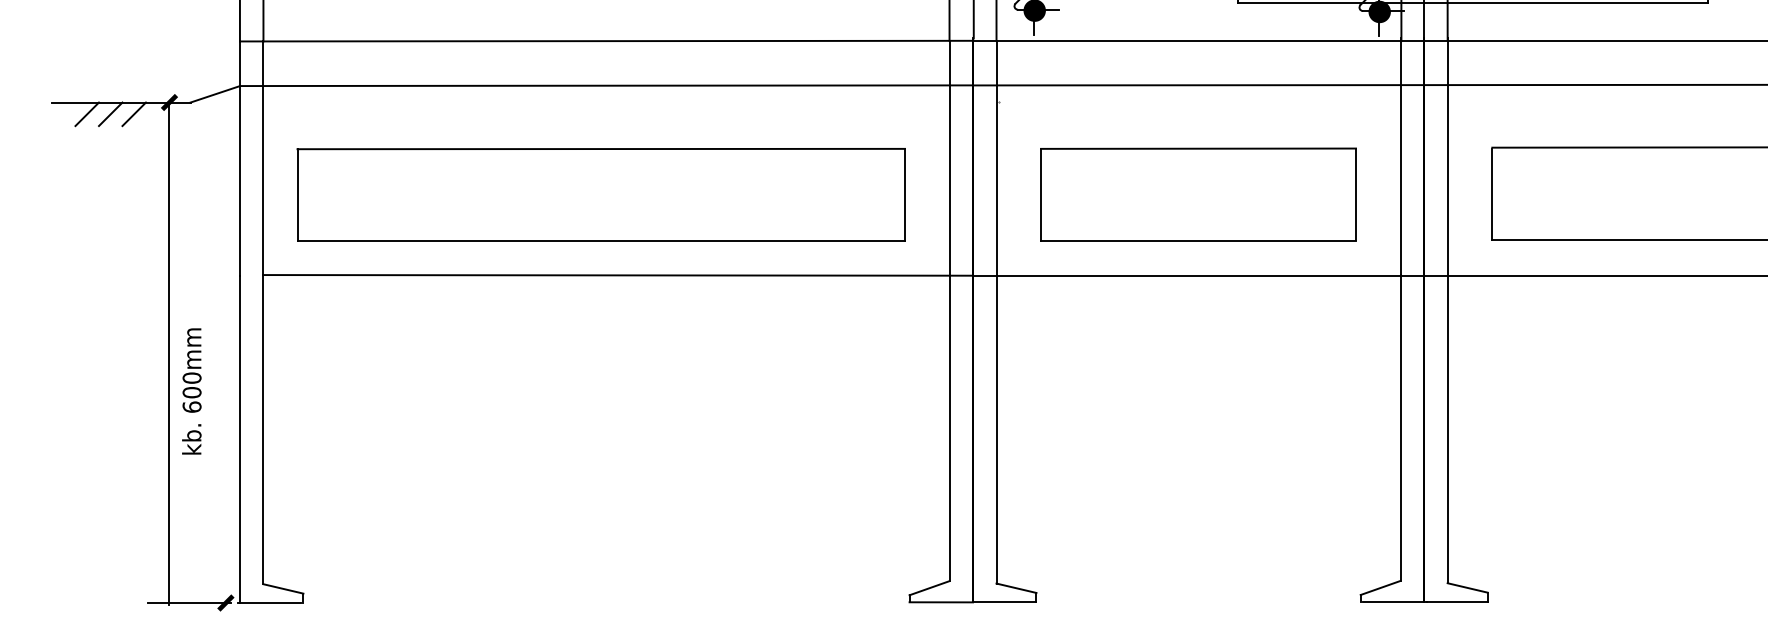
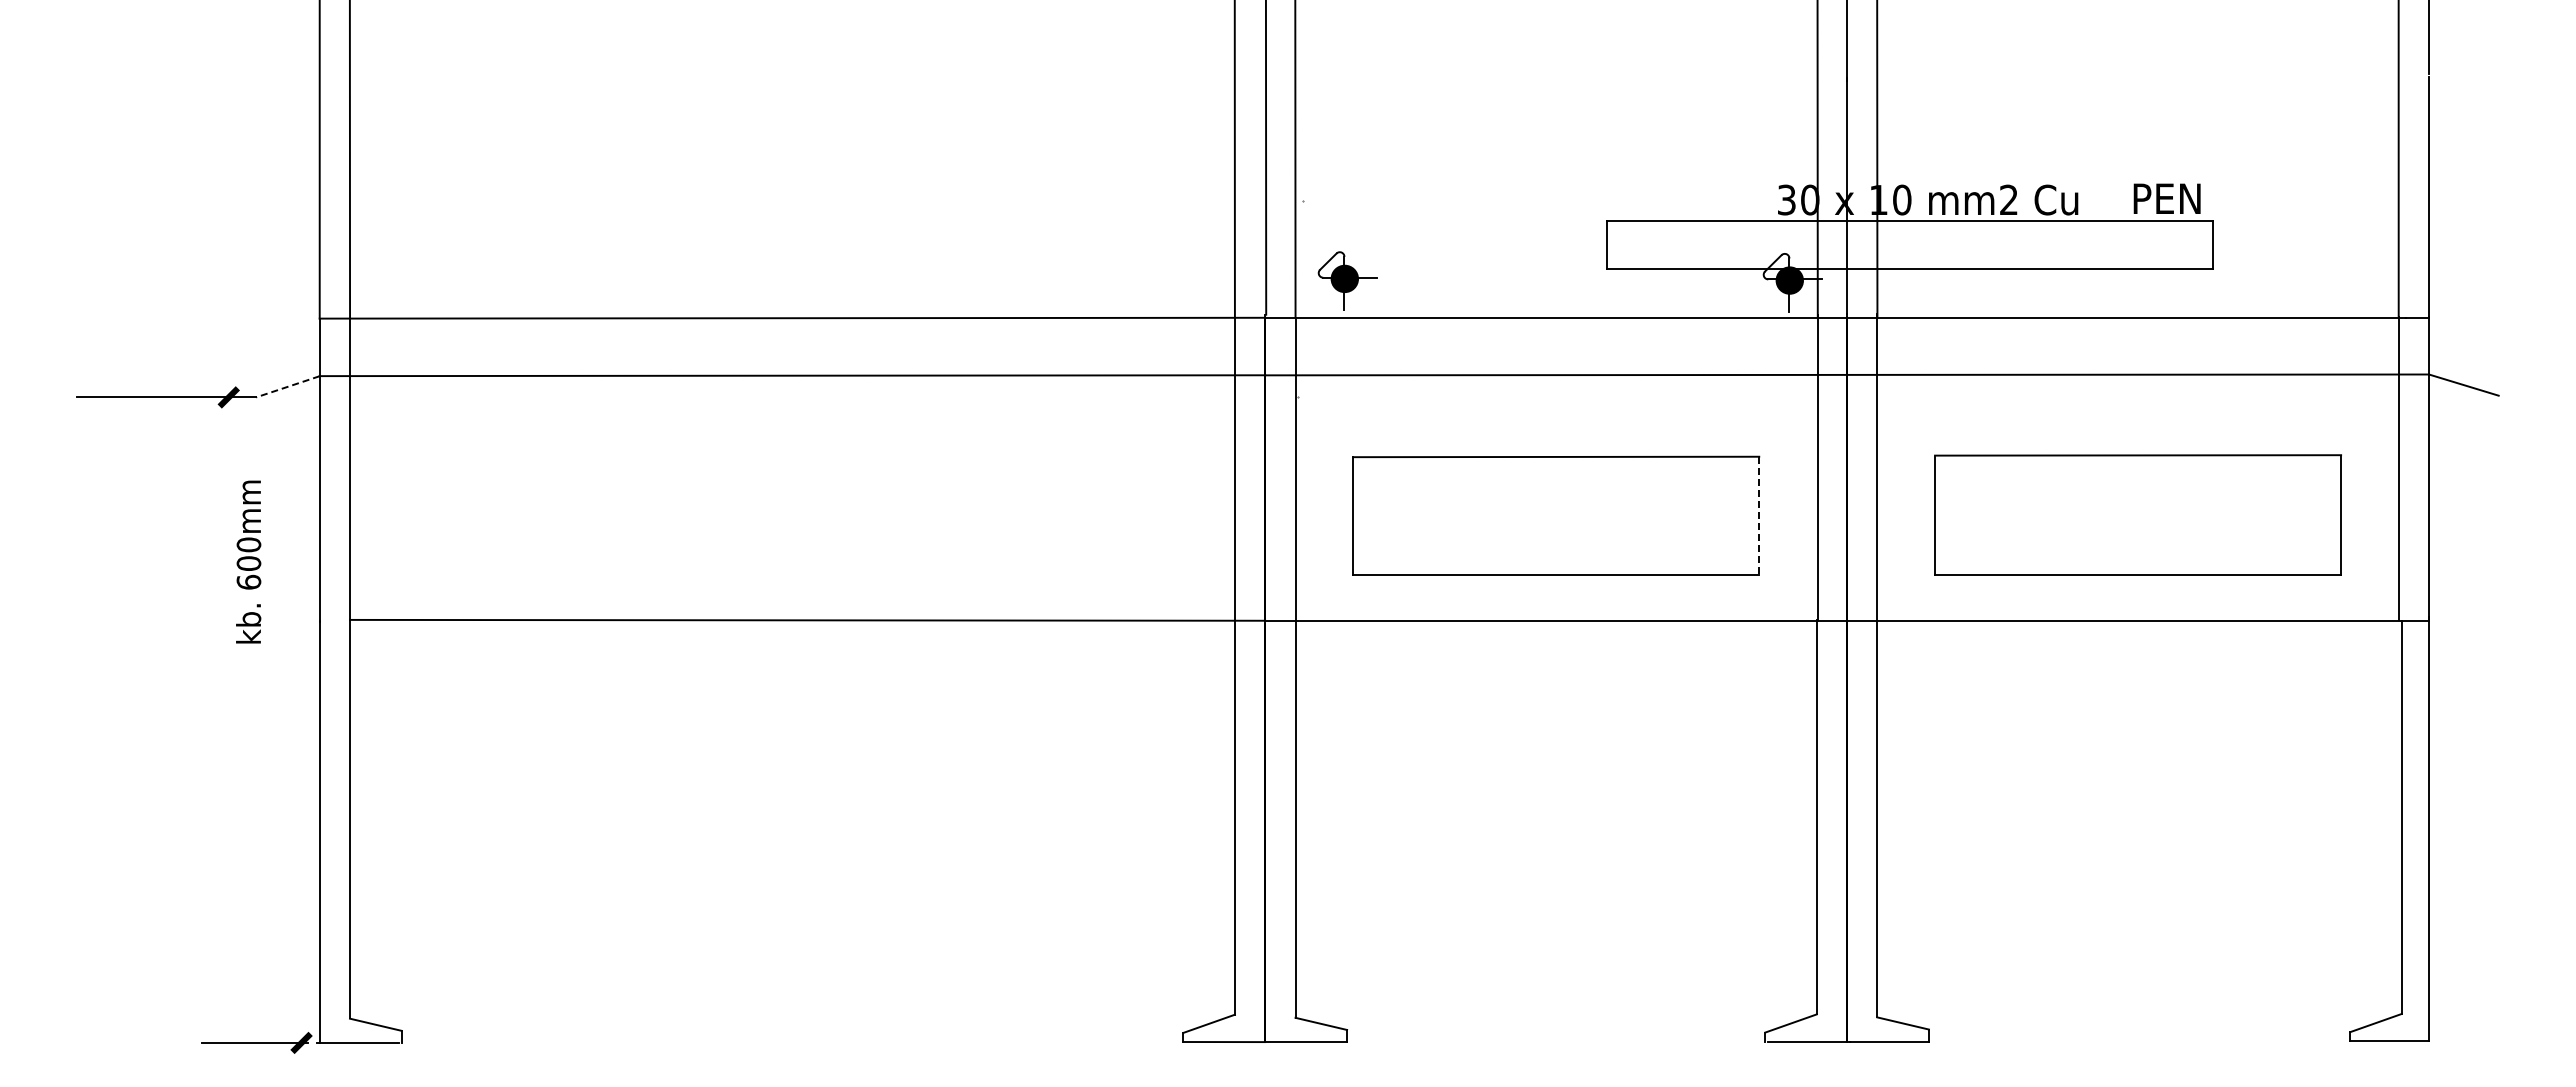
line: (214, 94) -> (287, 386), solid -> dashed
line: (87, 114) -> (122, 412), removed
line: (110, 114) -> (152, 412), removed
line: (134, 114) -> (183, 412), removed
part: (601, 194) -> (785, 516), removed
line: (1356, 194) -> (1759, 516), solid -> dashed
line: (169, 353) -> (228, 721), removed
text: (191, 391) -> (248, 561), moved

